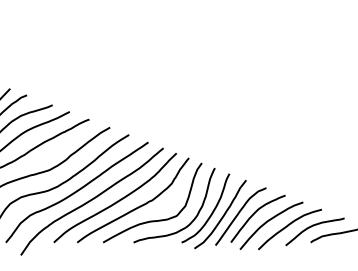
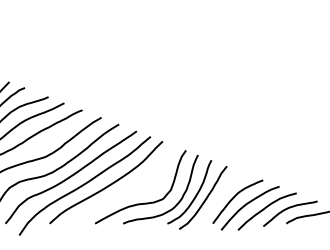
curve: (136, 207) -> (125, 191), removed
curve: (238, 215) -> (219, 198), removed

